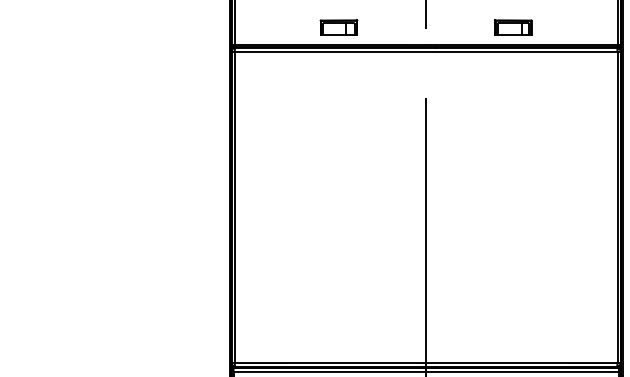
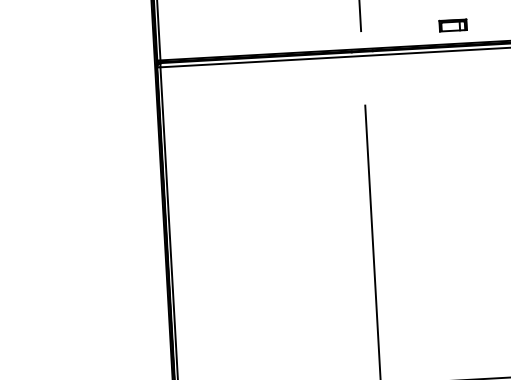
part: (338, 27) -> (268, 35), removed
part: (513, 27) -> (453, 25), size x0.7

